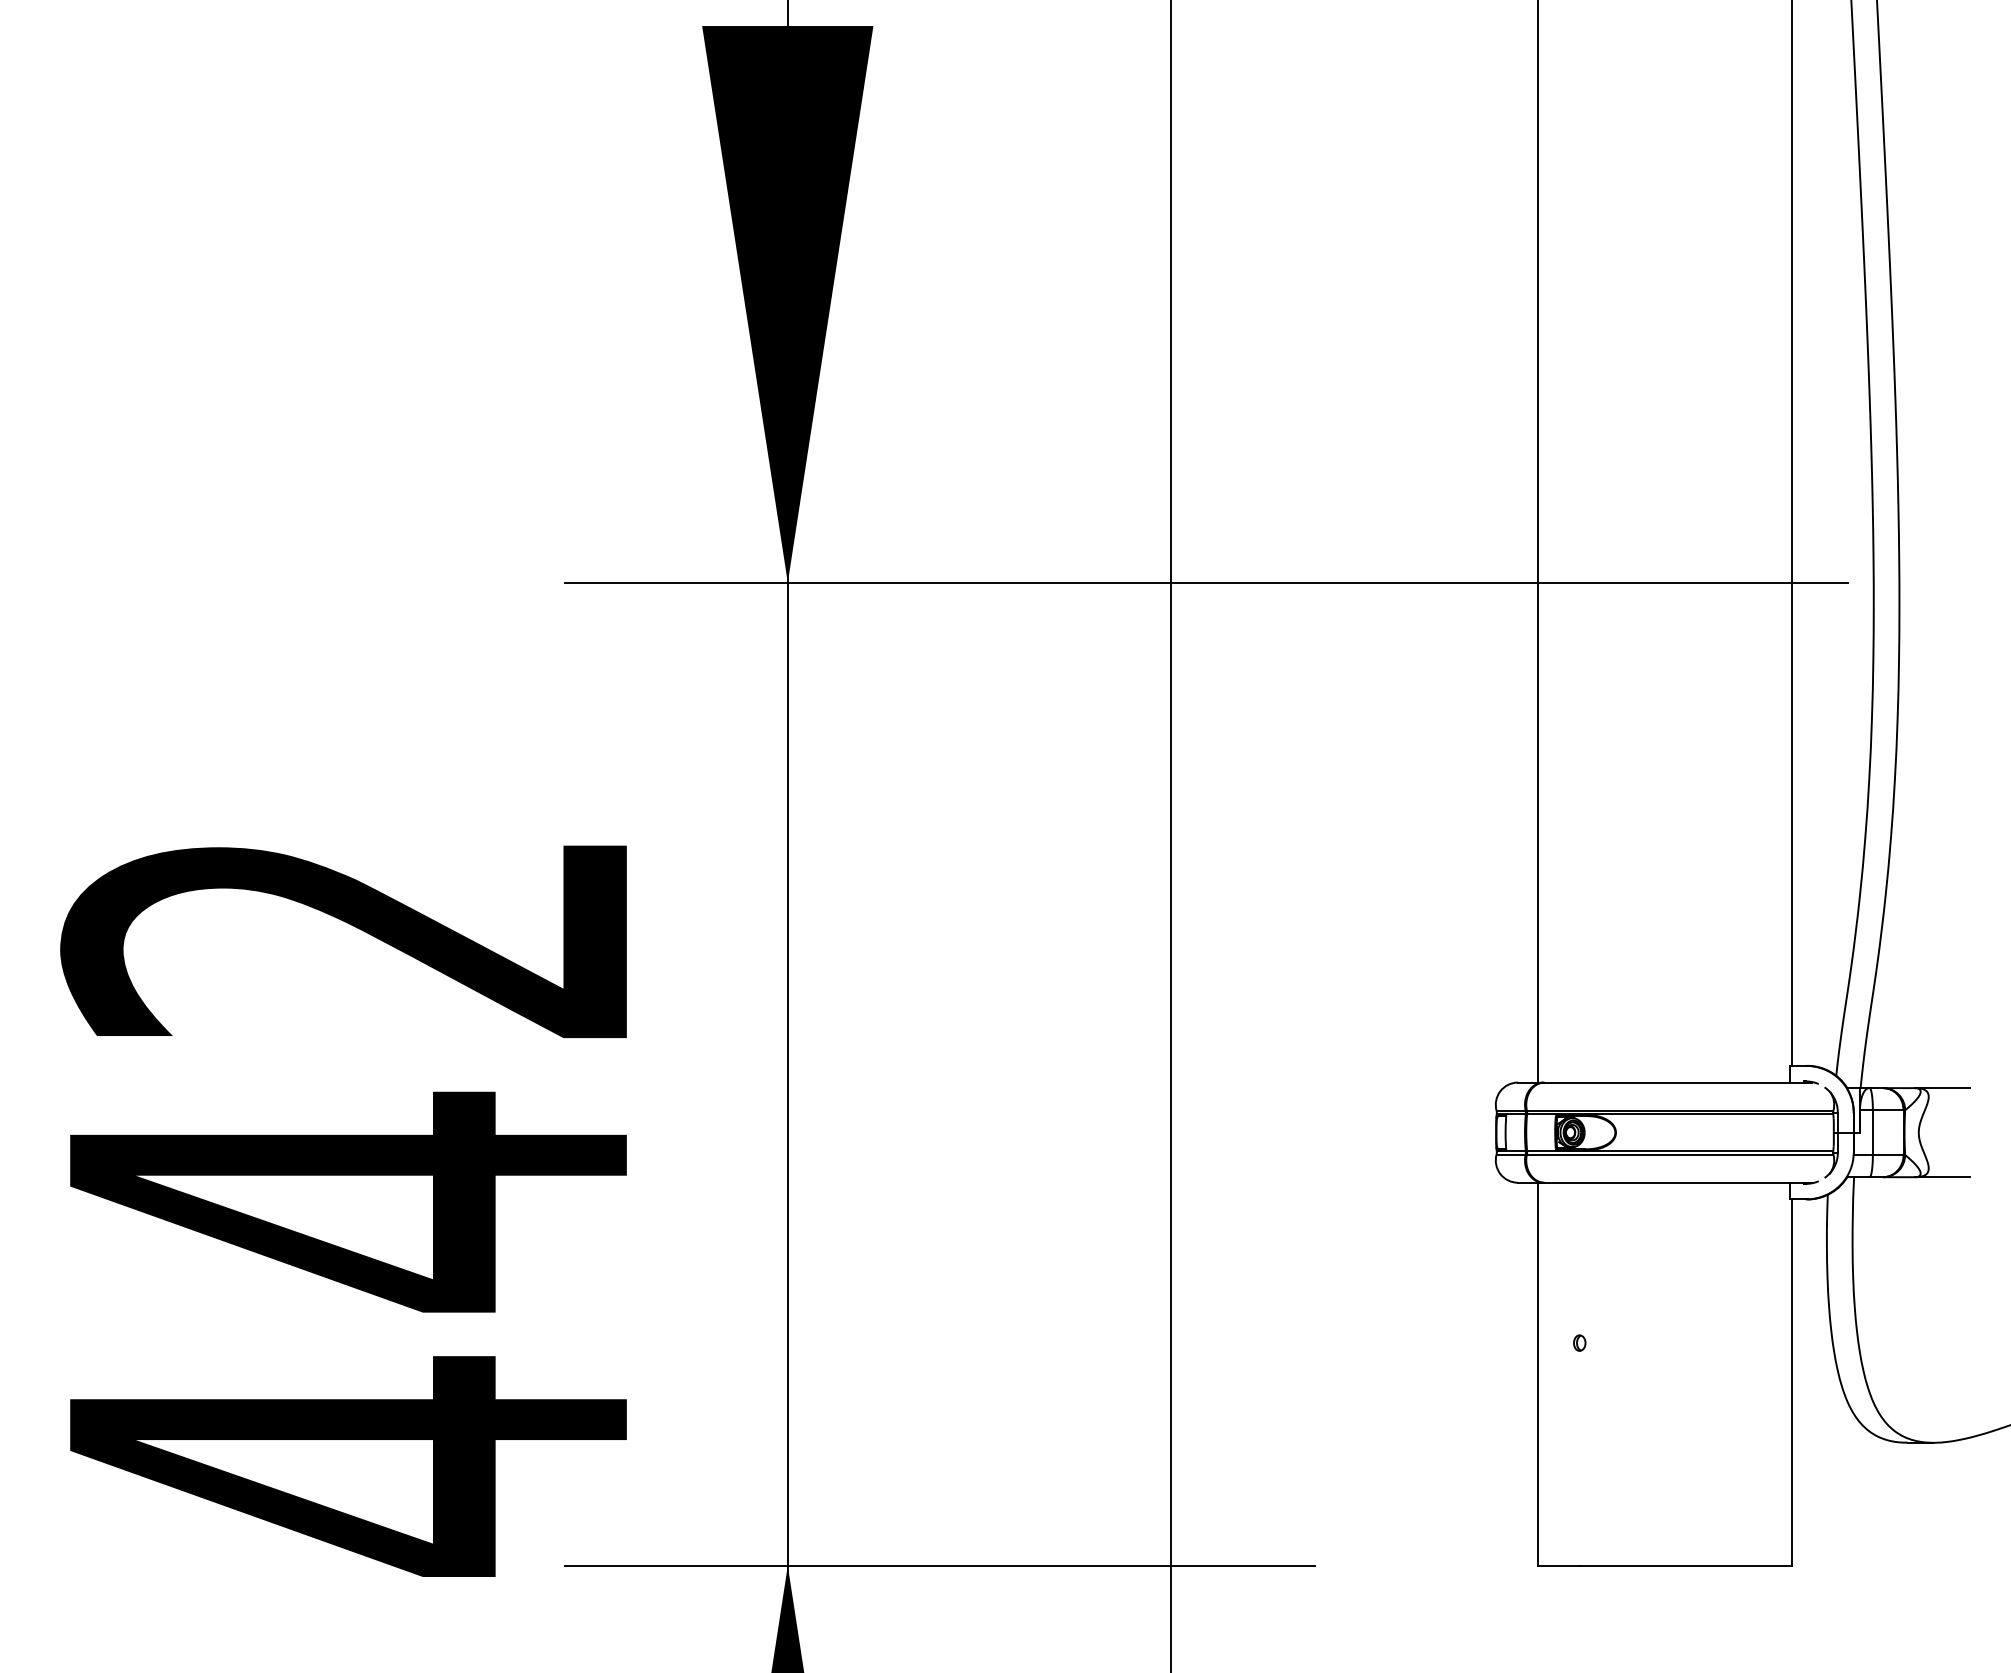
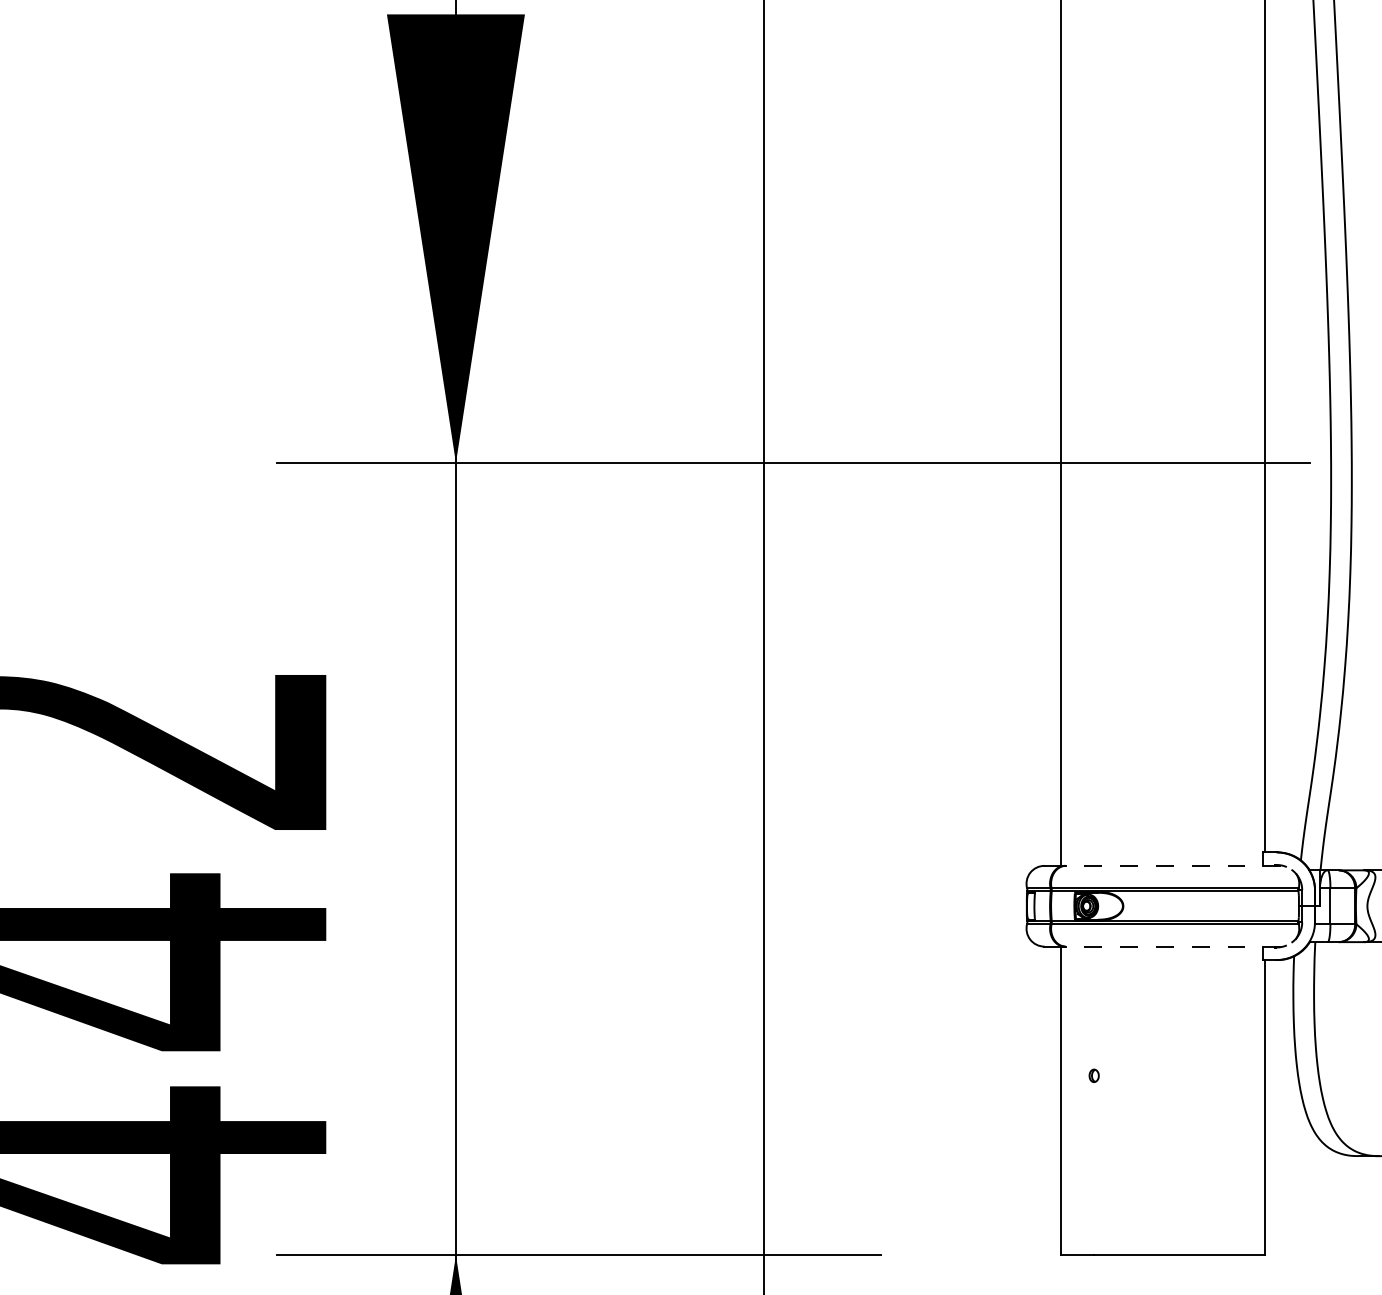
line: (1678, 1082) -> (1173, 865), solid -> dashed
line: (1678, 1182) -> (1173, 946), solid -> dashed

